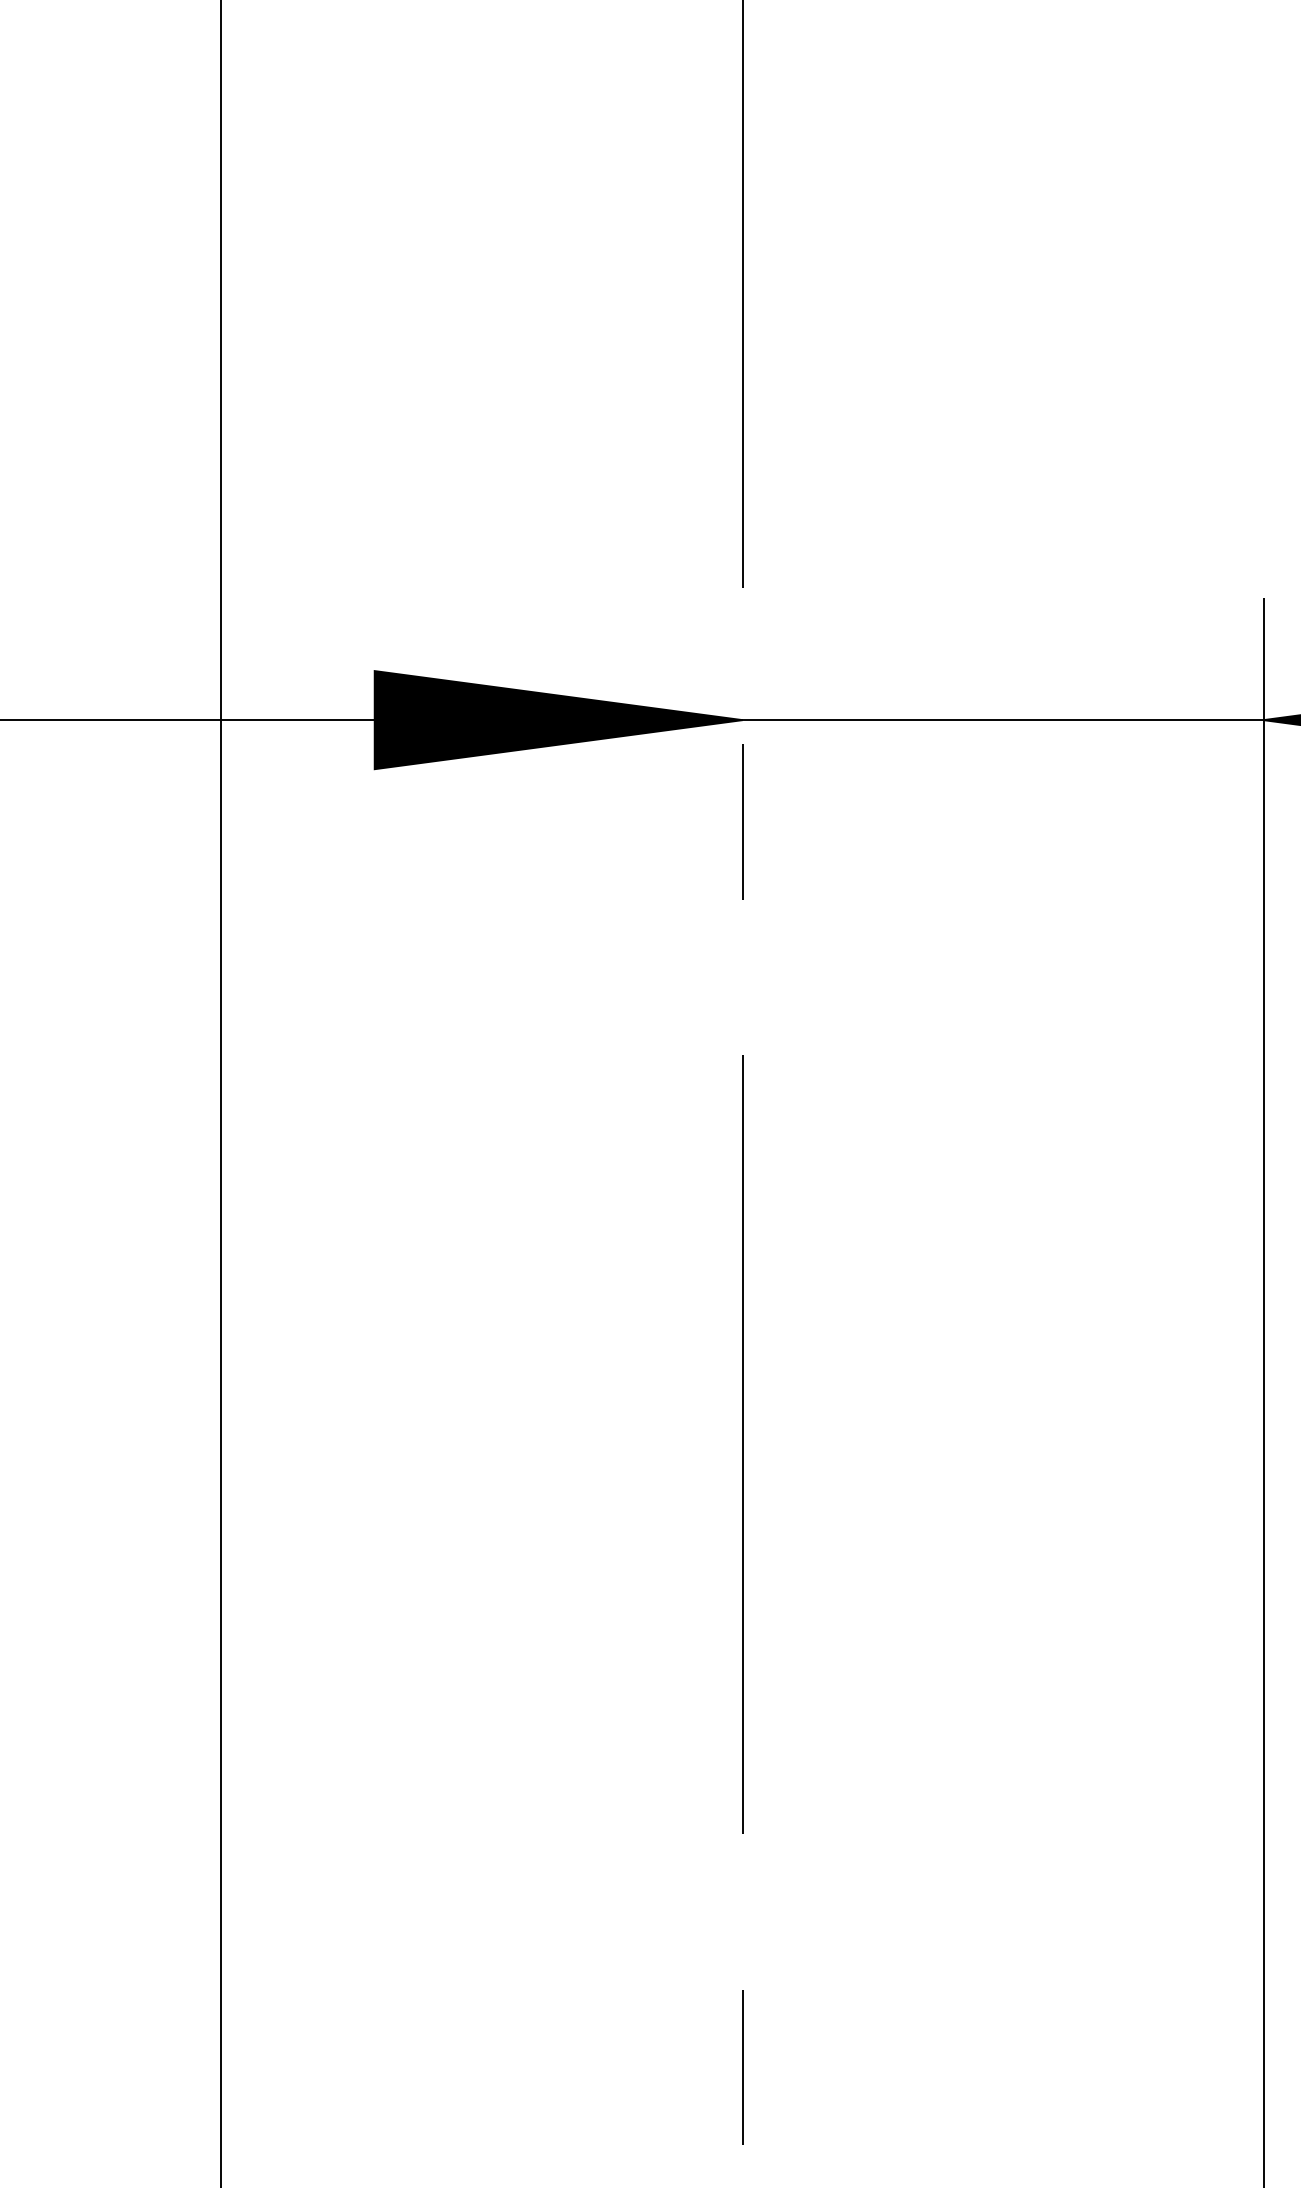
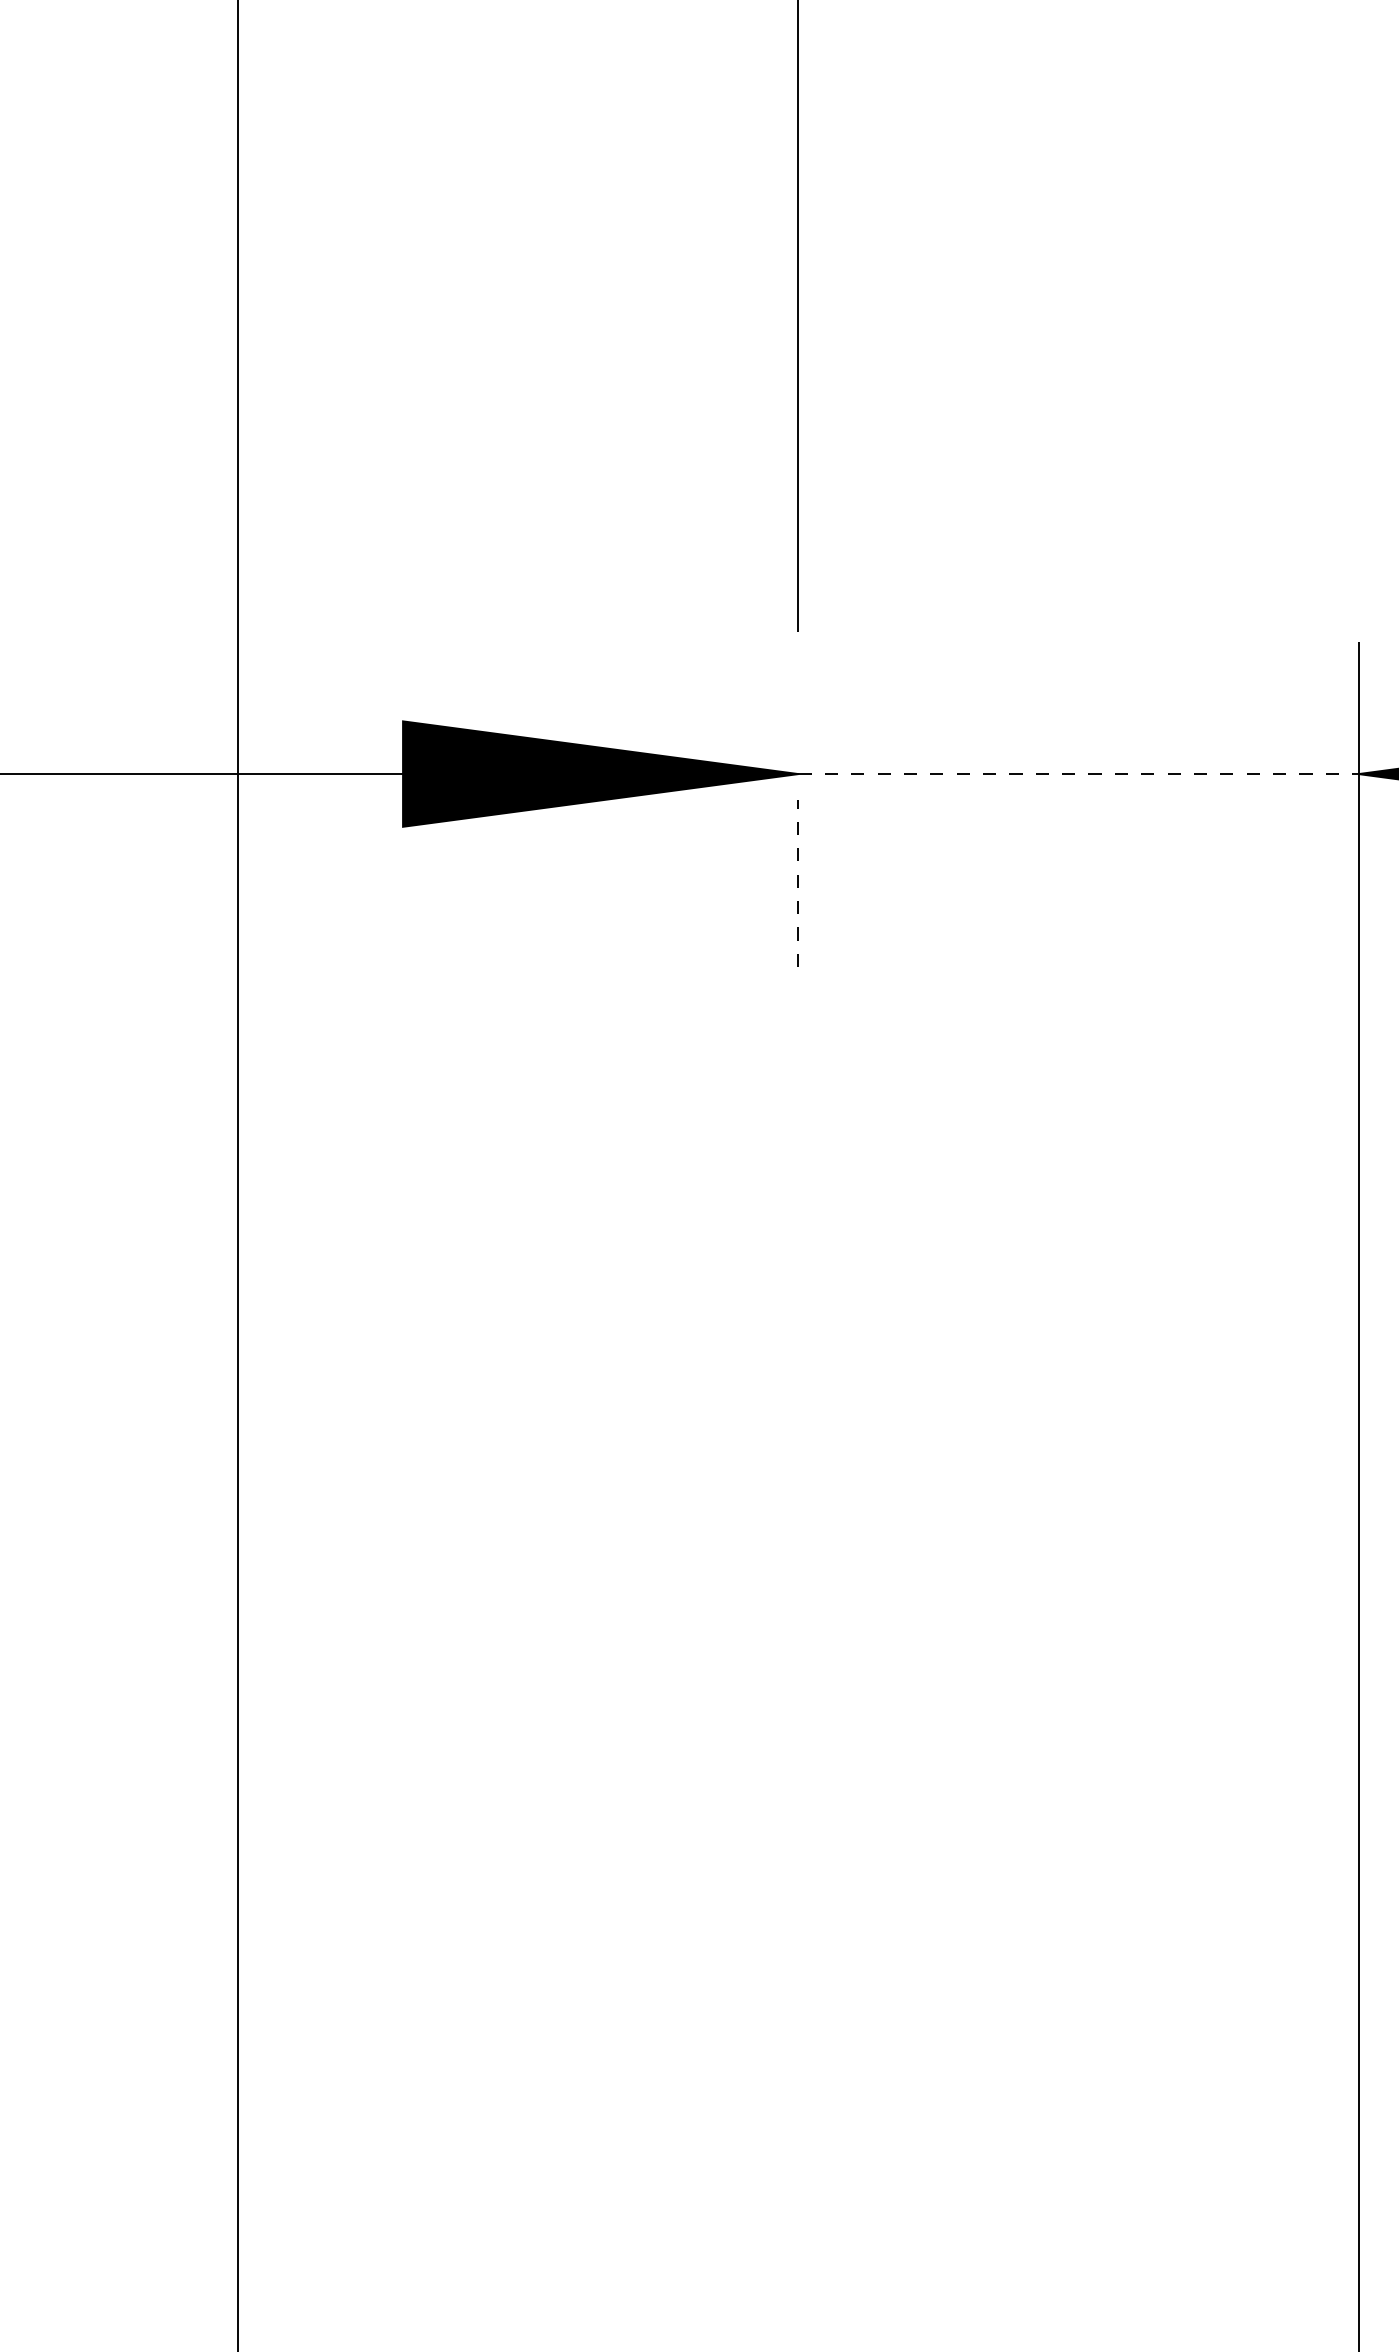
line: (1003, 720) -> (1079, 774), solid -> dashed
line: (742, 821) -> (798, 883), solid -> dashed
line: (741, 1444) -> (797, 1552), removed
line: (741, 2067) -> (797, 2222), removed

